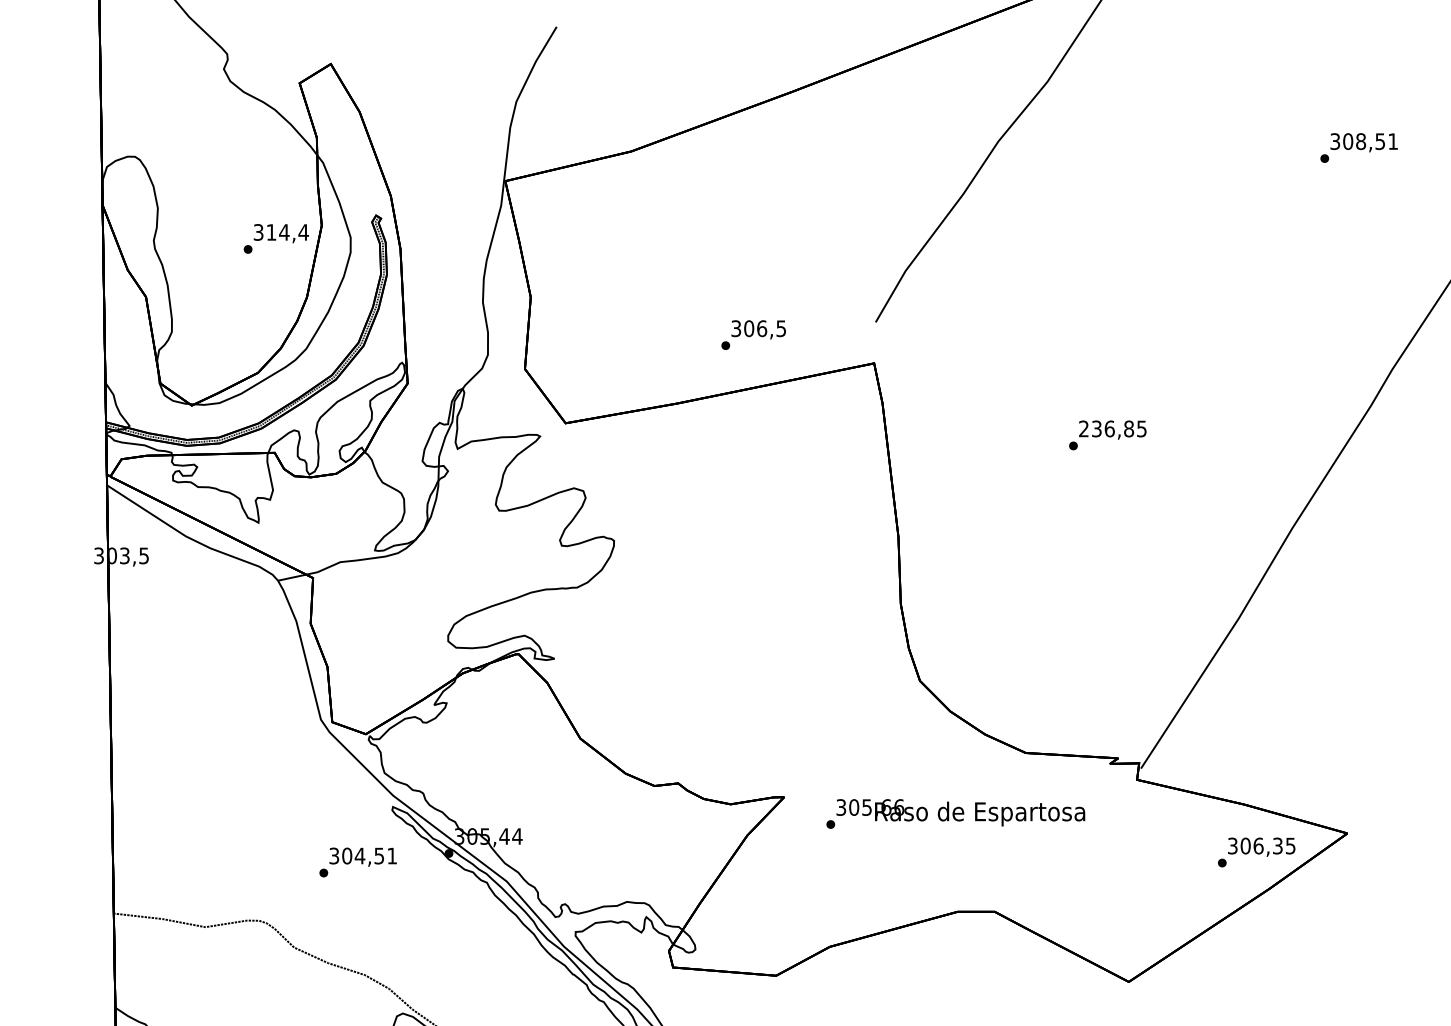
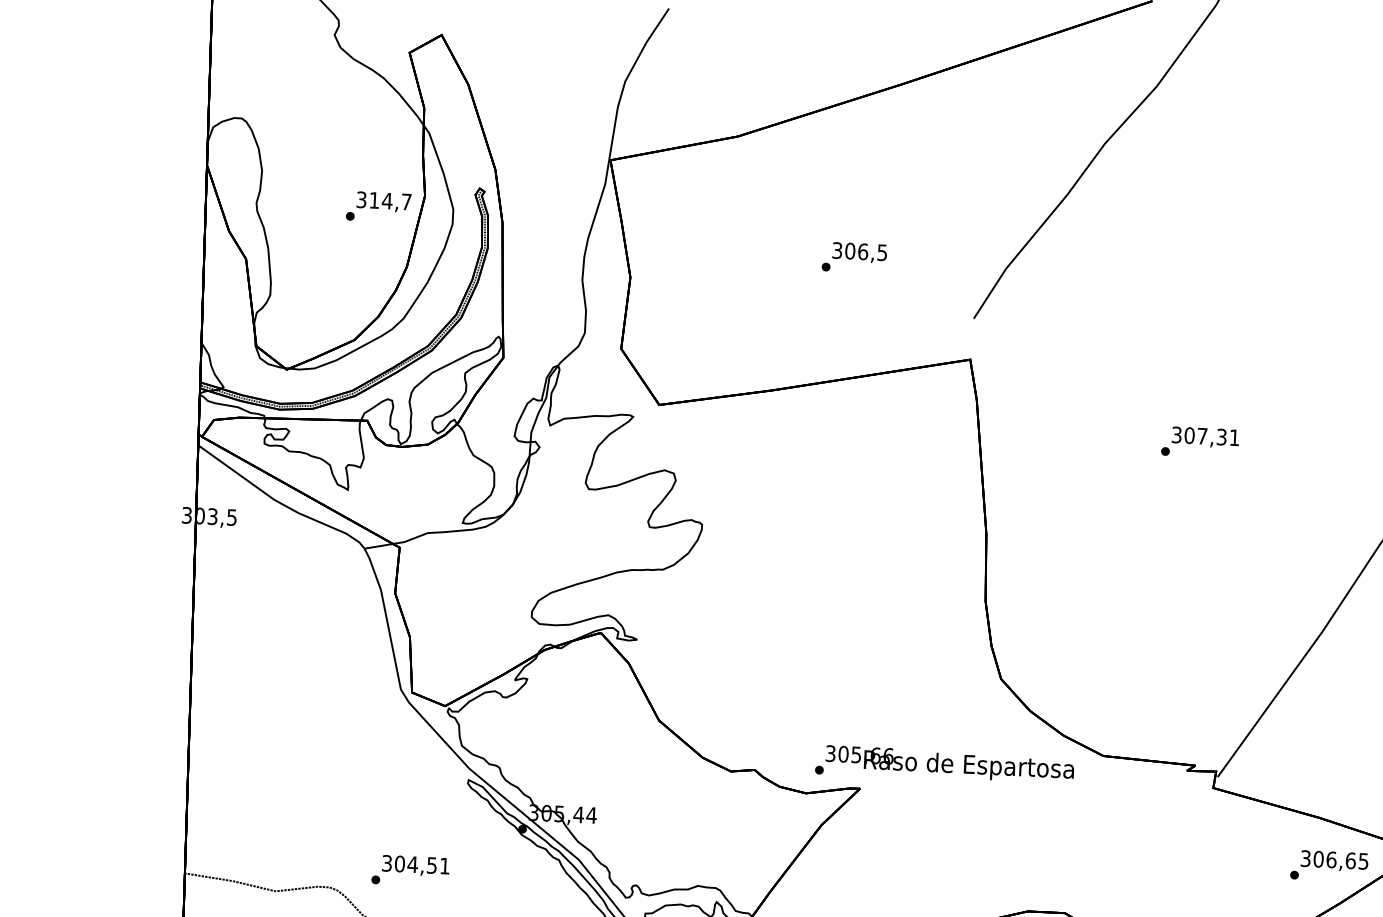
text: (303, 232) -> (406, 202), 314,4 -> 314,7
text: (753, 334) -> (854, 257), moved
text: (1112, 428) -> (1205, 435), 236,85 -> 307,31
text: (955, 813) -> (944, 765), moved
text: (1277, 845) -> (1350, 860), 306,35 -> 306,65
text: (357, 862) -> (409, 870), moved

